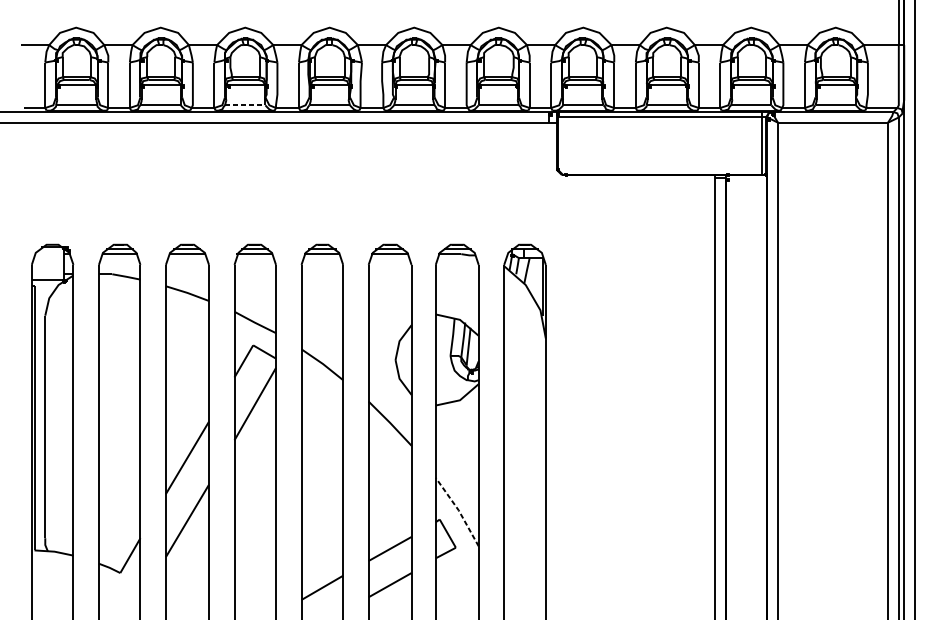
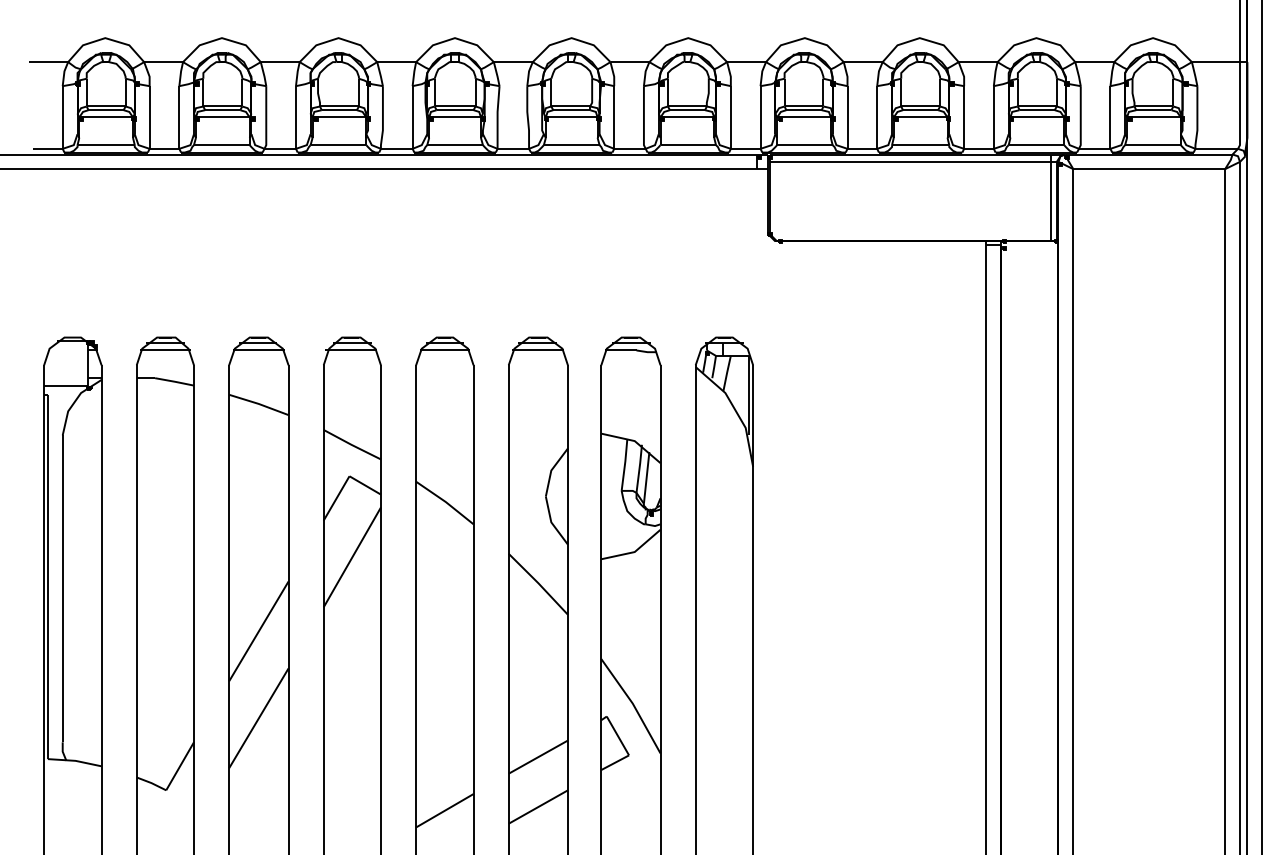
line: (245, 105) -> (338, 145), dashed -> solid
line: (458, 510) -> (632, 703), dashed -> solid

